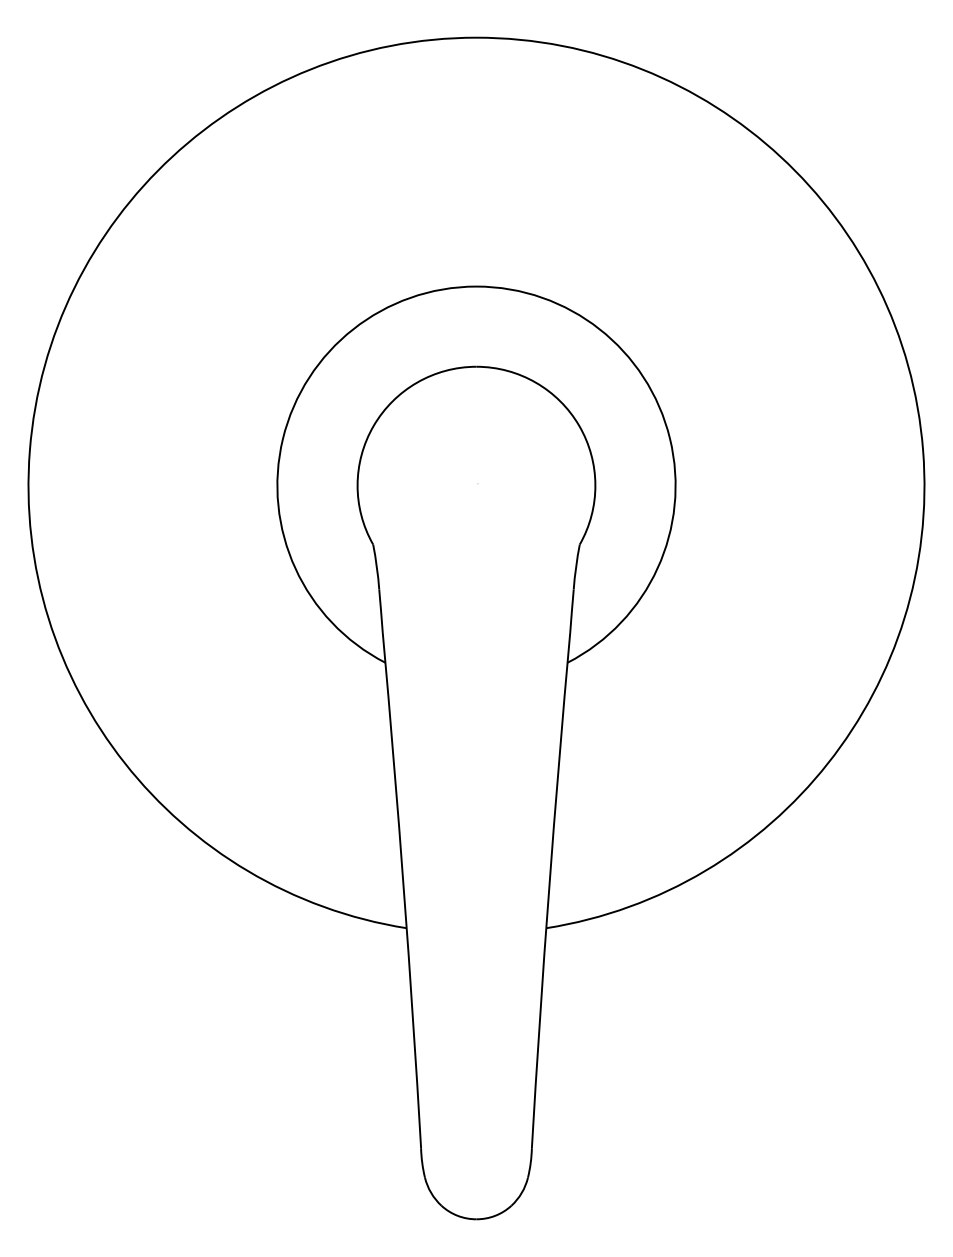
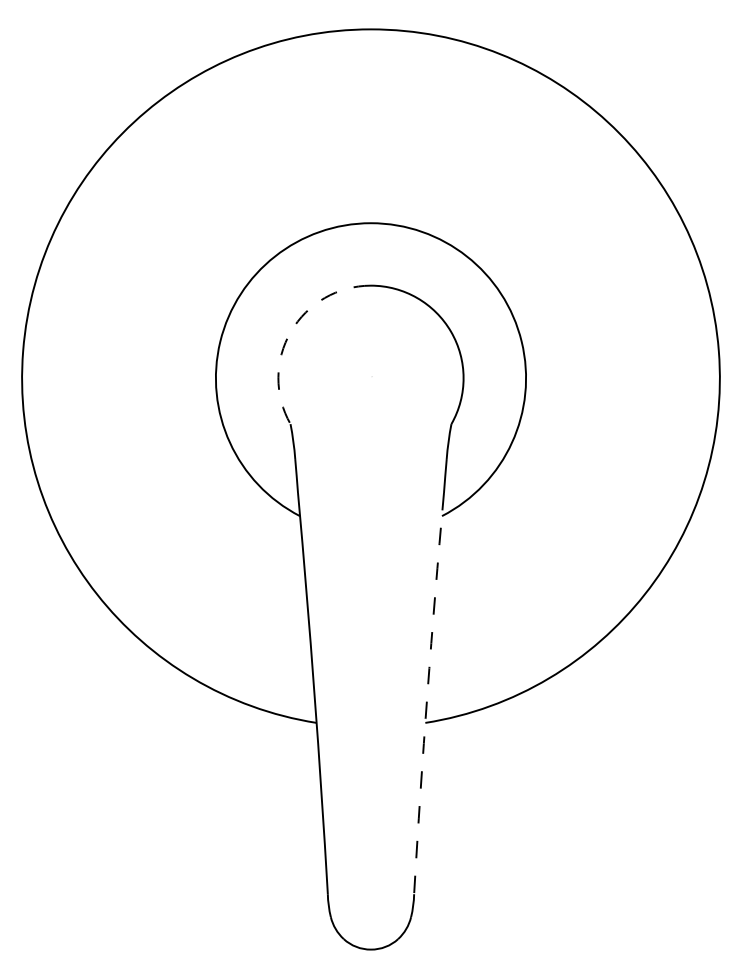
arc: (373, 425) -> (290, 331), solid -> dashed
arc: (549, 890) -> (427, 693), solid -> dashed

